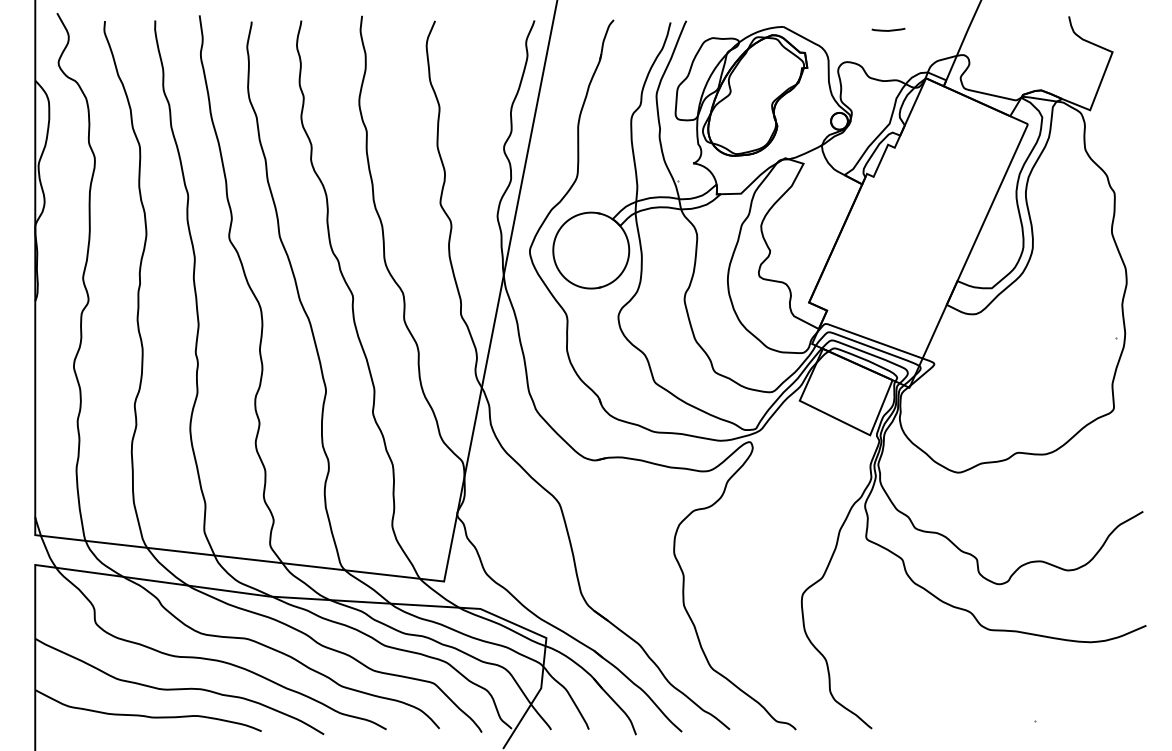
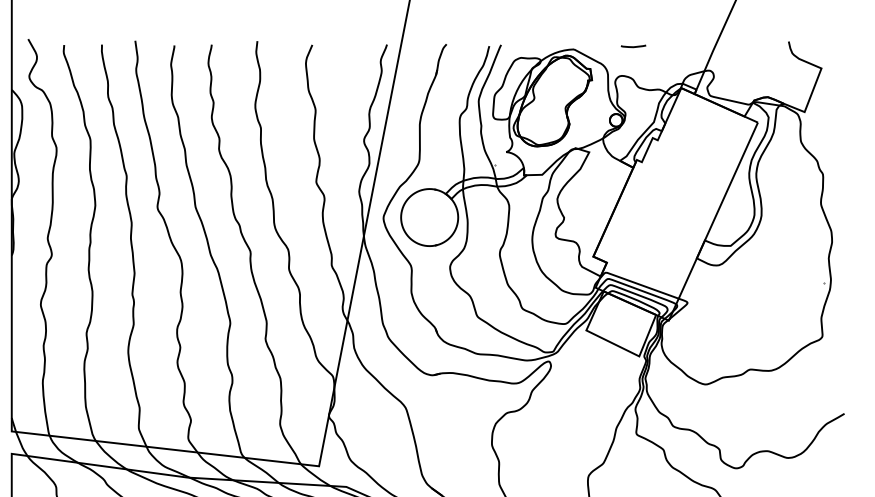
curve: (889, 29) -> (634, 46), moved

